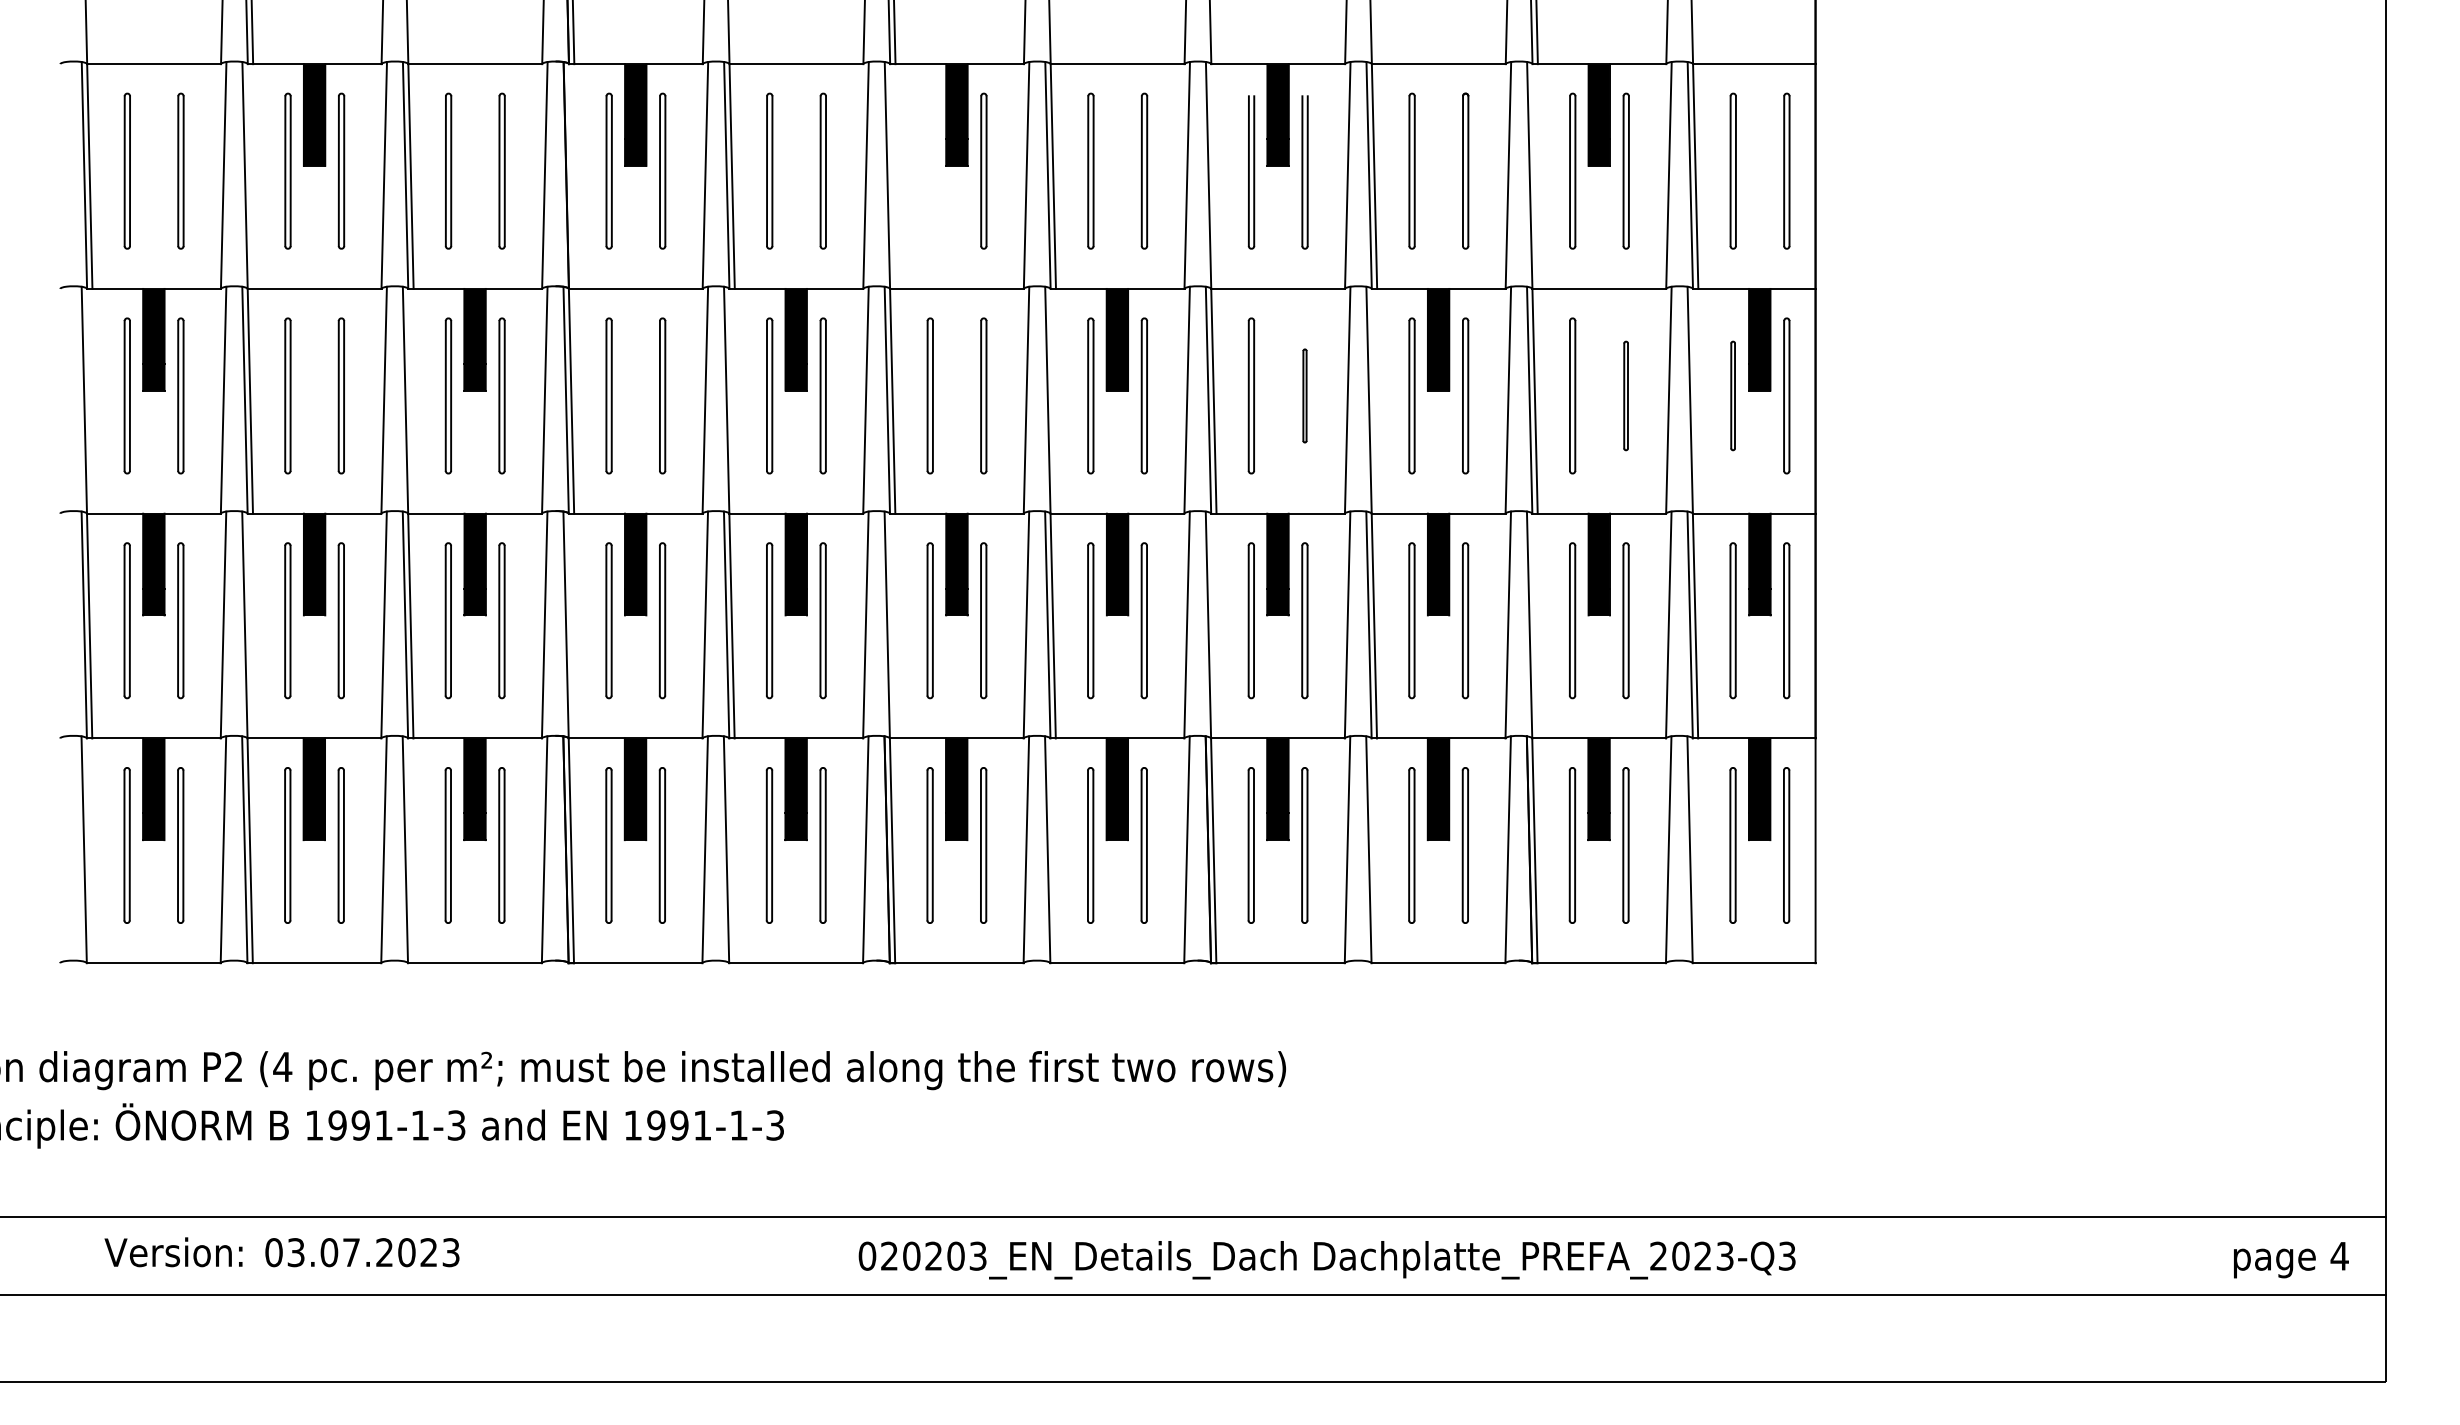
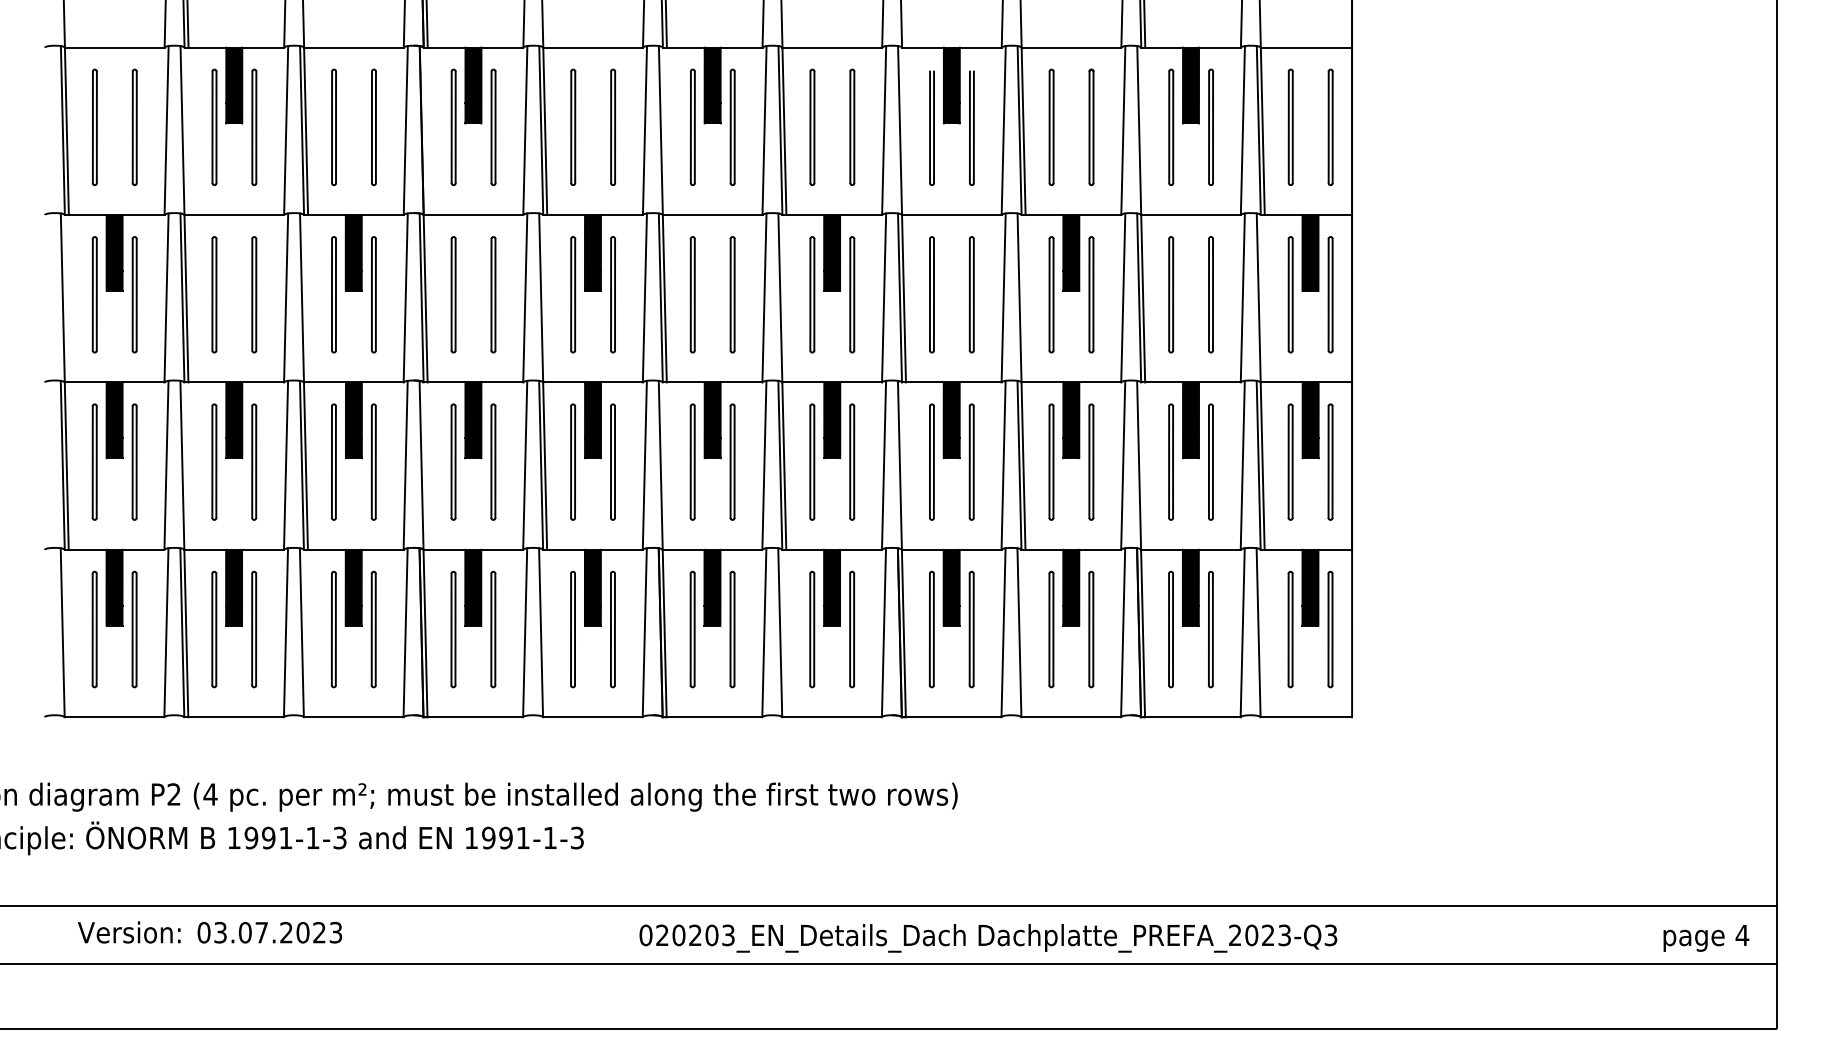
part: (929, 170) -> (692, 126), added
part: (1304, 395) -> (971, 294), size x1.67
part: (1625, 395) -> (1210, 294), size x1.43
part: (1732, 395) -> (1290, 294), size x1.43

